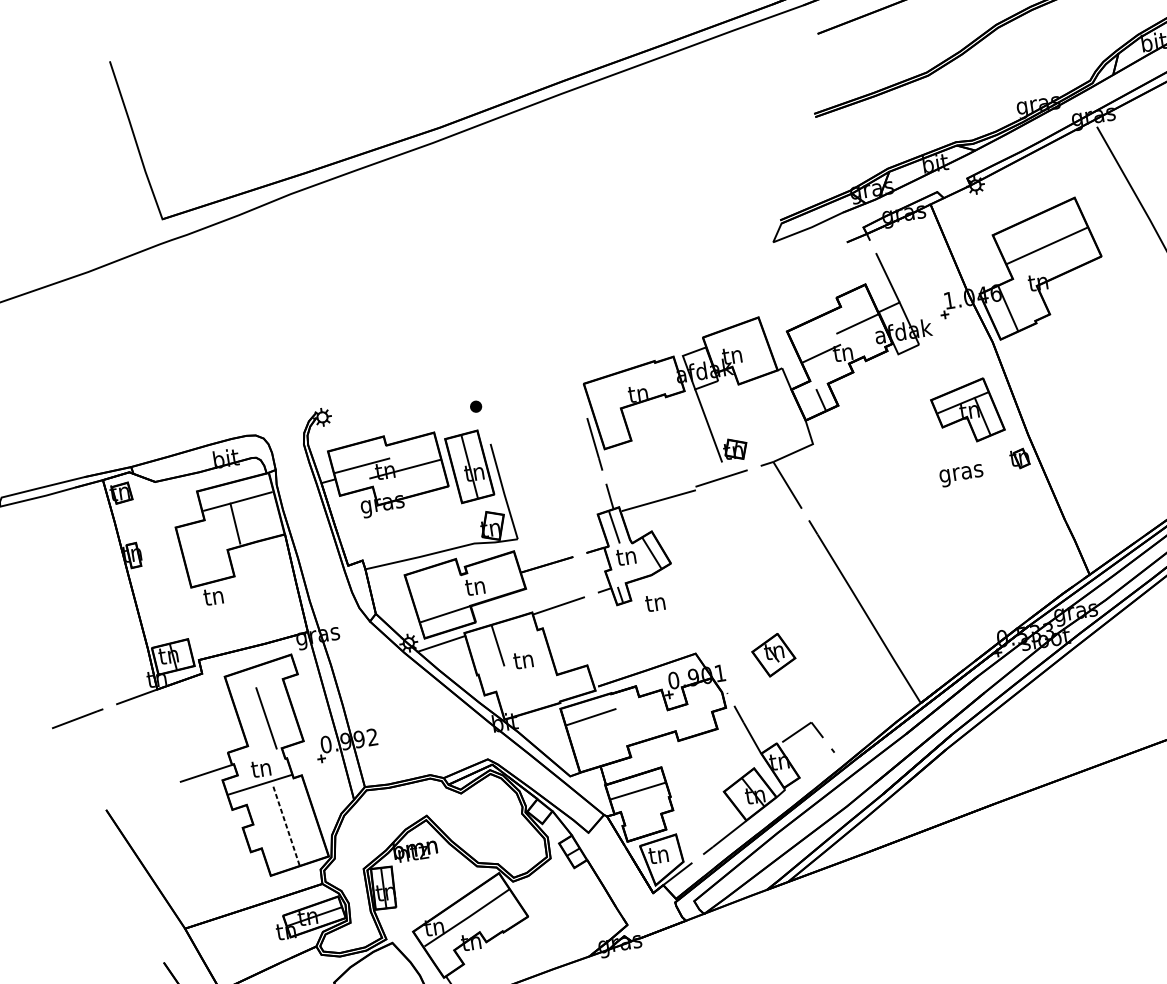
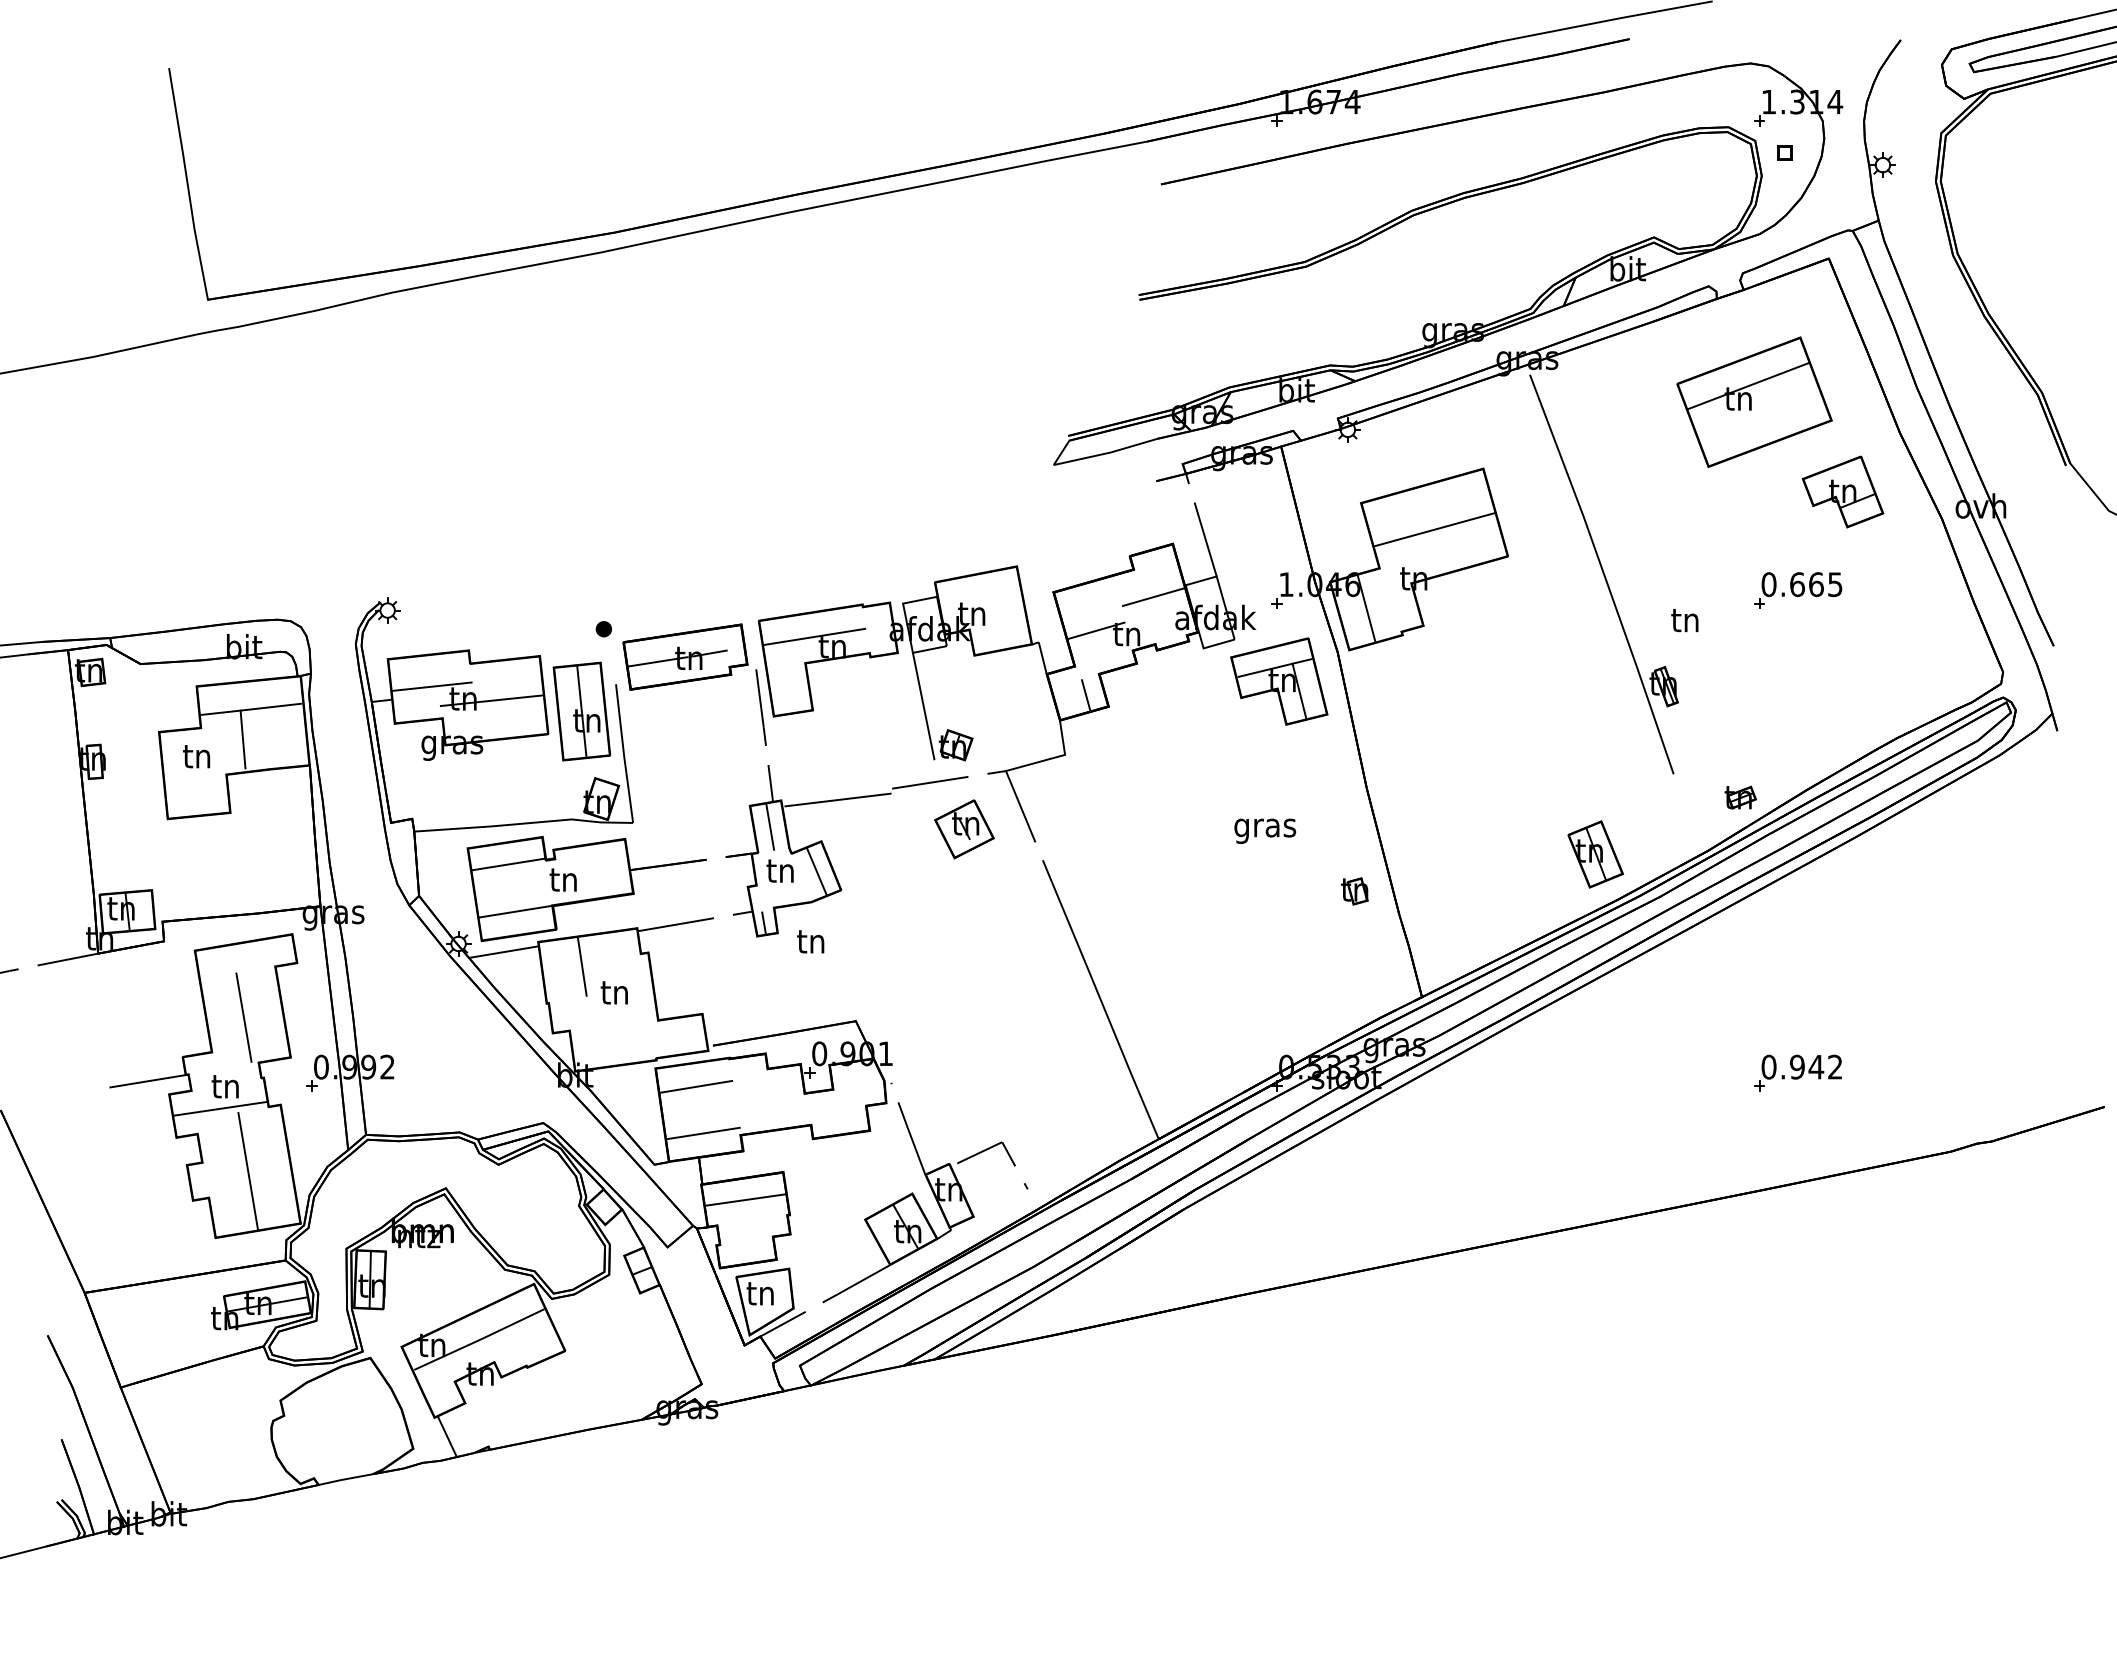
line: (624, 388) -> (814, 636), added
part: (967, 411) -> (1279, 681), moved
part: (536, 416) -> (685, 656), added
part: (1019, 458) -> (1354, 891), moved
line: (435, 582) -> (508, 864), added
text: (213, 596) -> (196, 756), moved
part: (773, 655) -> (964, 829), moved
line: (600, 749) -> (702, 1133), added
line: (286, 824) -> (248, 1170), dashed -> solid

